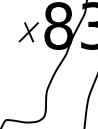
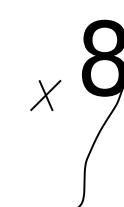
part: (28, 32) -> (45, 95), moved

